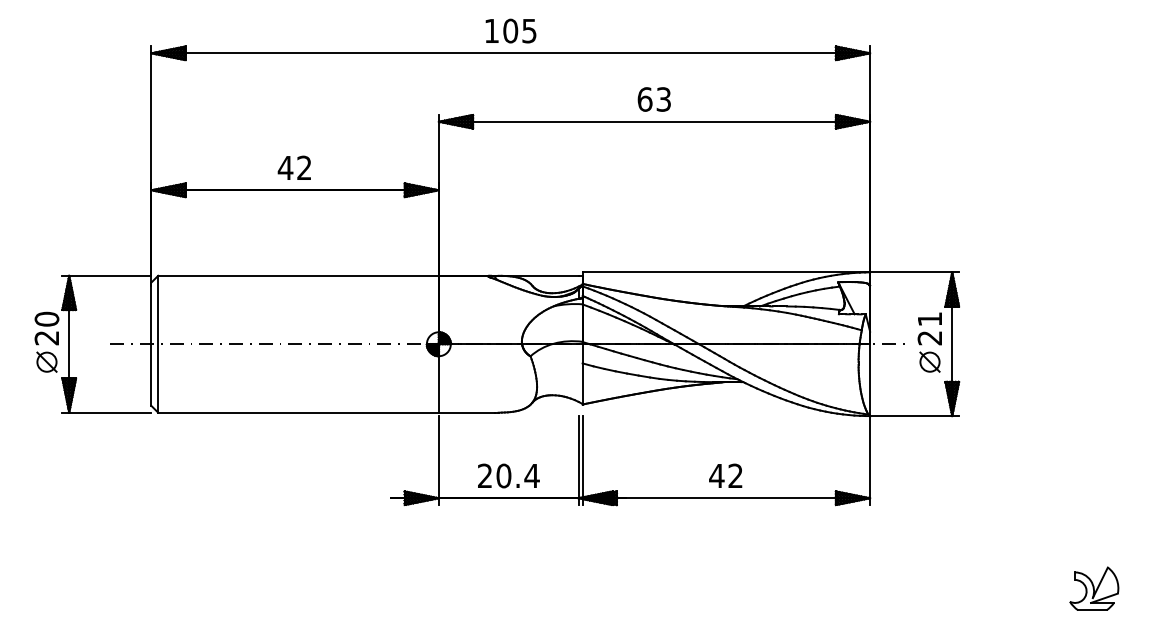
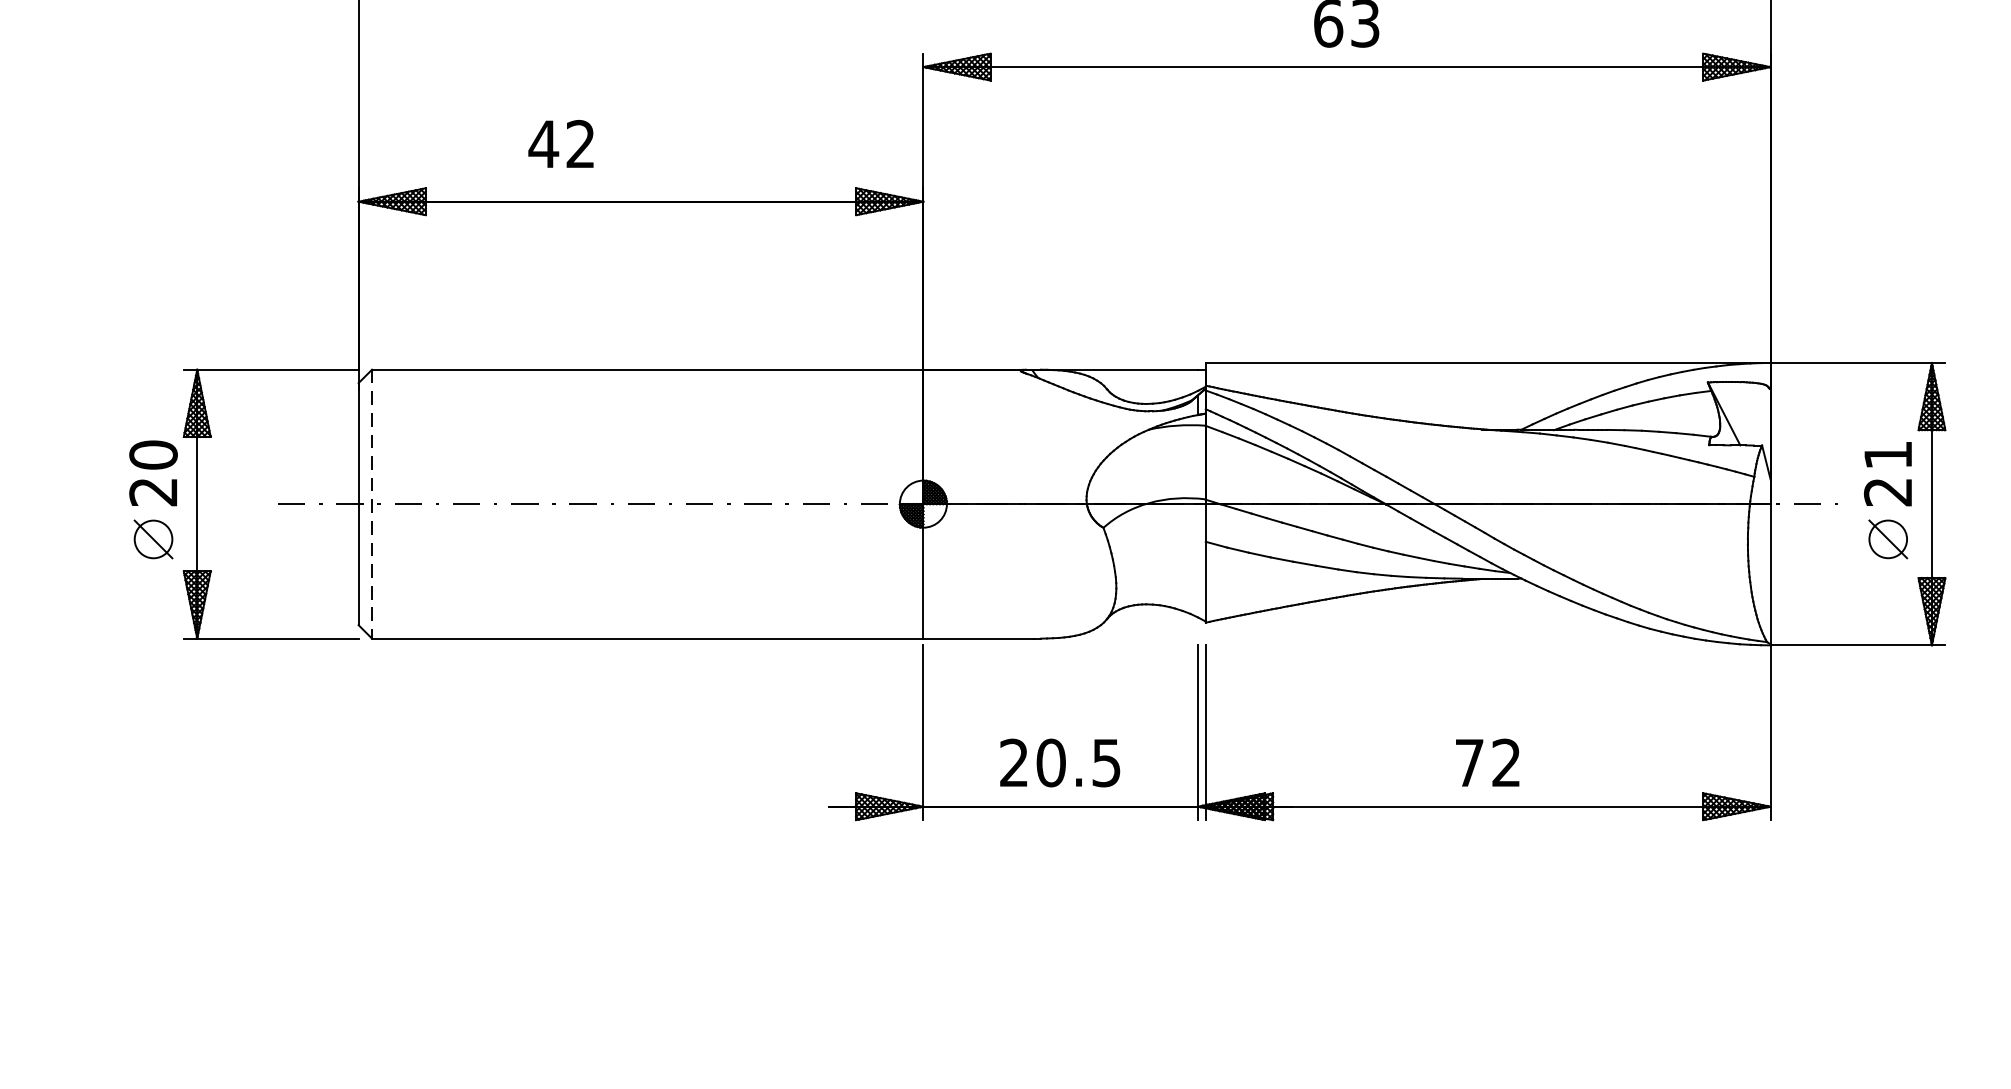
text: (293, 167) -> (559, 143), moved
line: (158, 344) -> (372, 504), solid -> dashed
text: (716, 475) -> (1468, 762), 42 -> 72
text: (531, 476) -> (1105, 763), 20.4 -> 20.5

